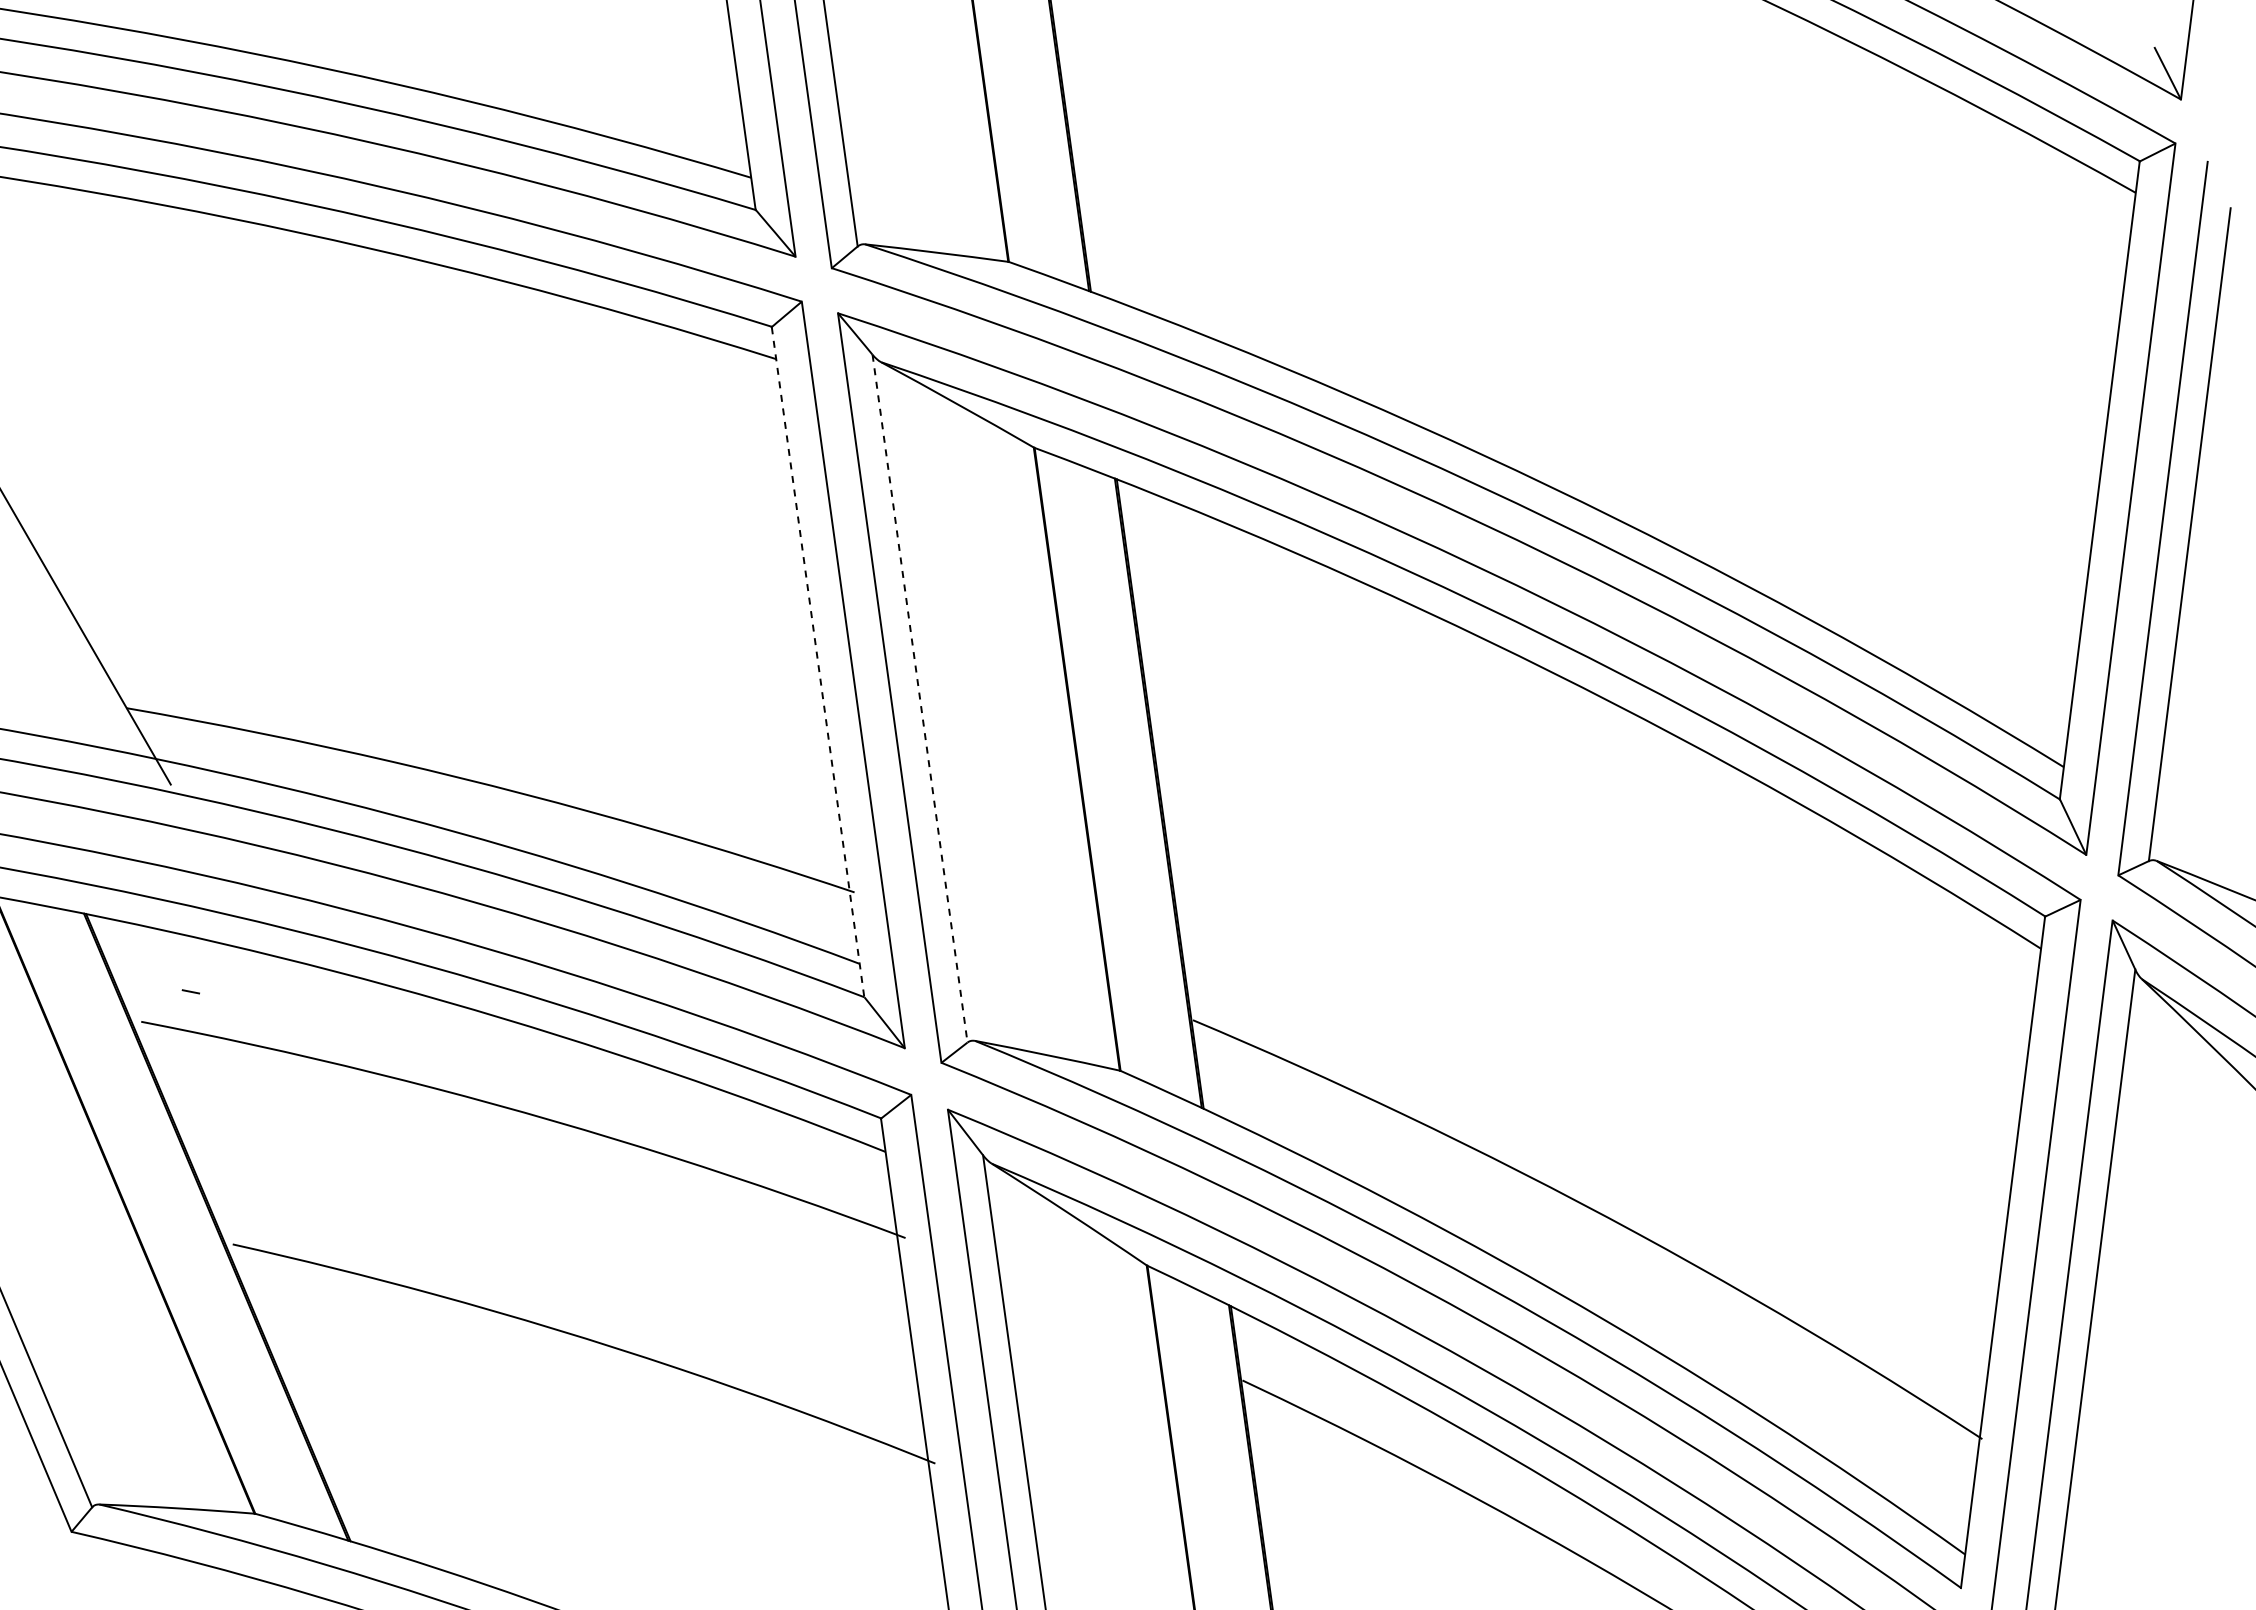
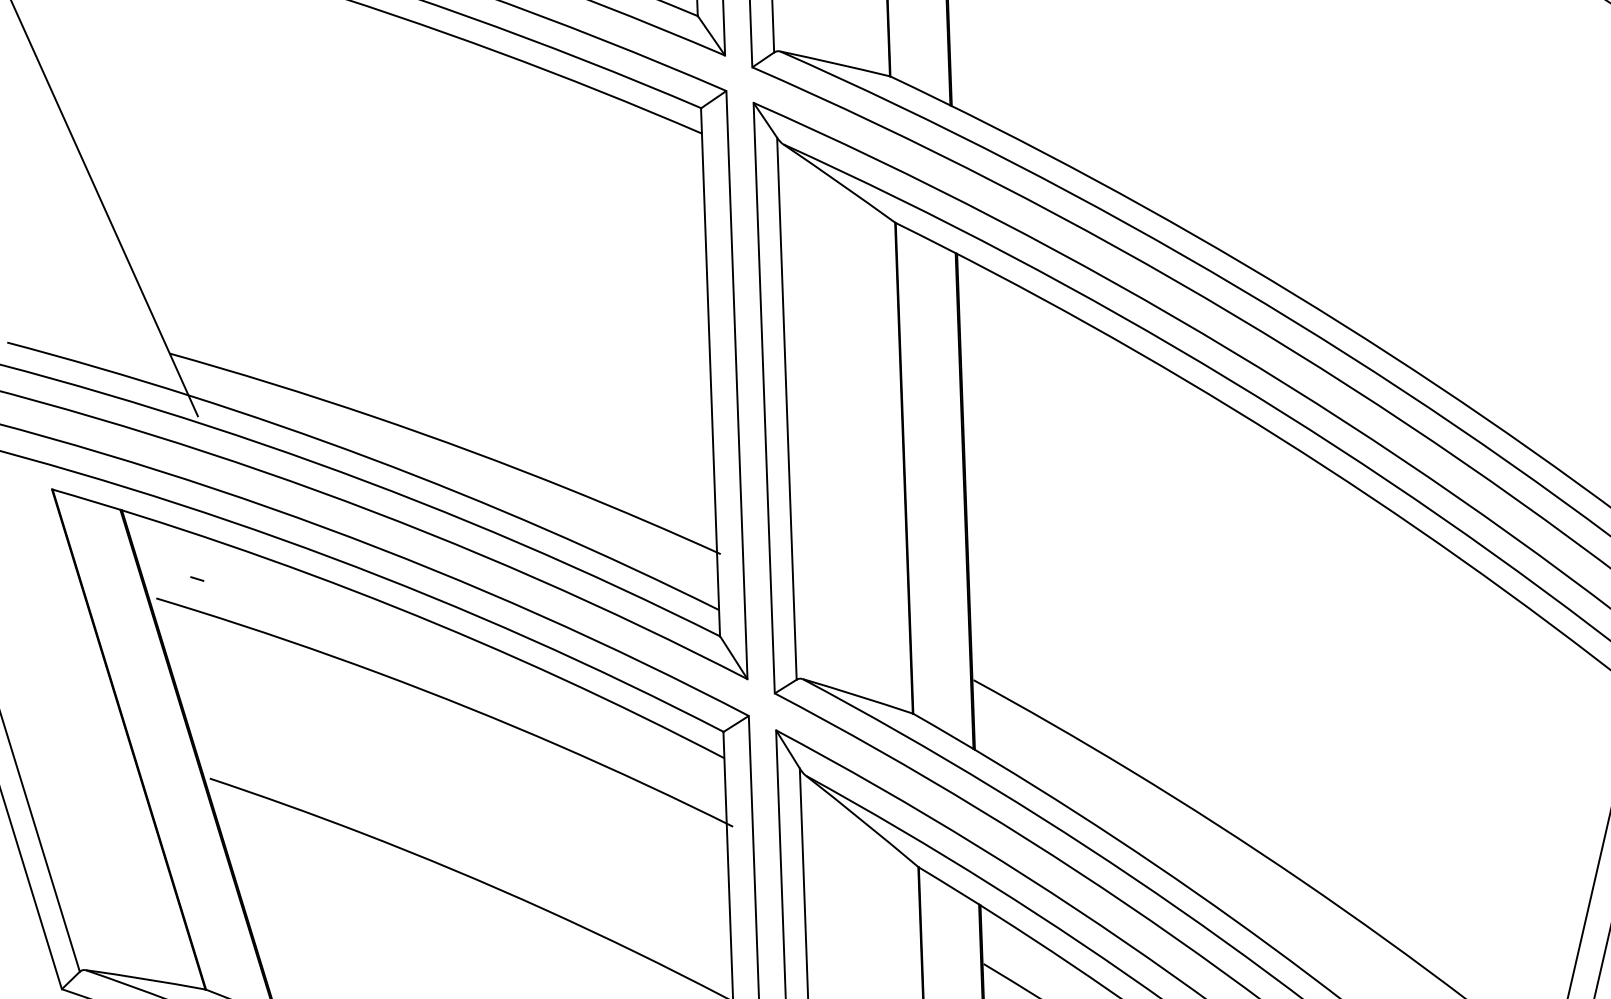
line: (818, 662) -> (710, 372), dashed -> solid
line: (920, 699) -> (787, 409), dashed -> solid

